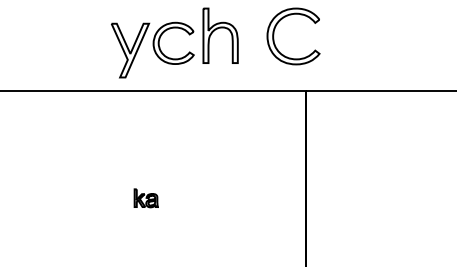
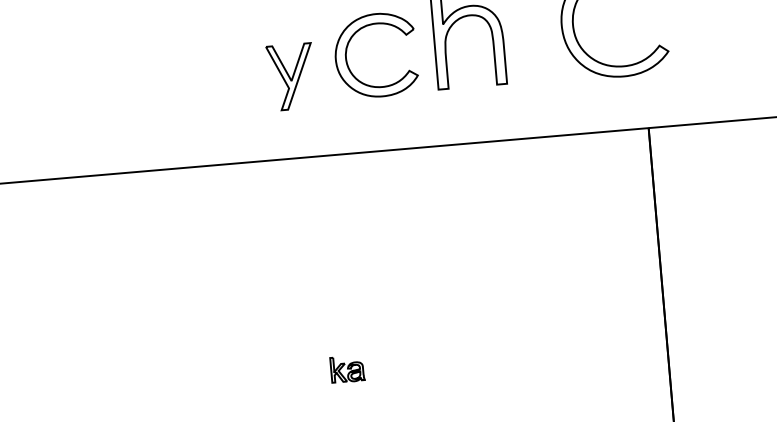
part: (130, 50) -> (290, 76), size x0.6
part: (145, 198) -> (346, 369), size x0.7

